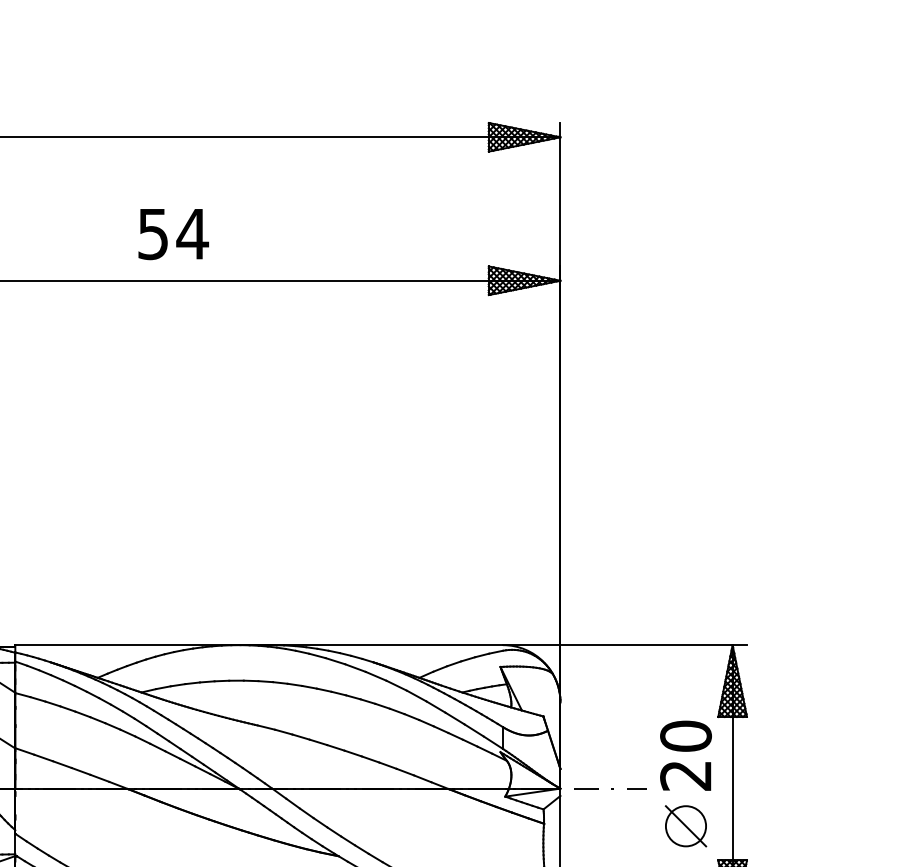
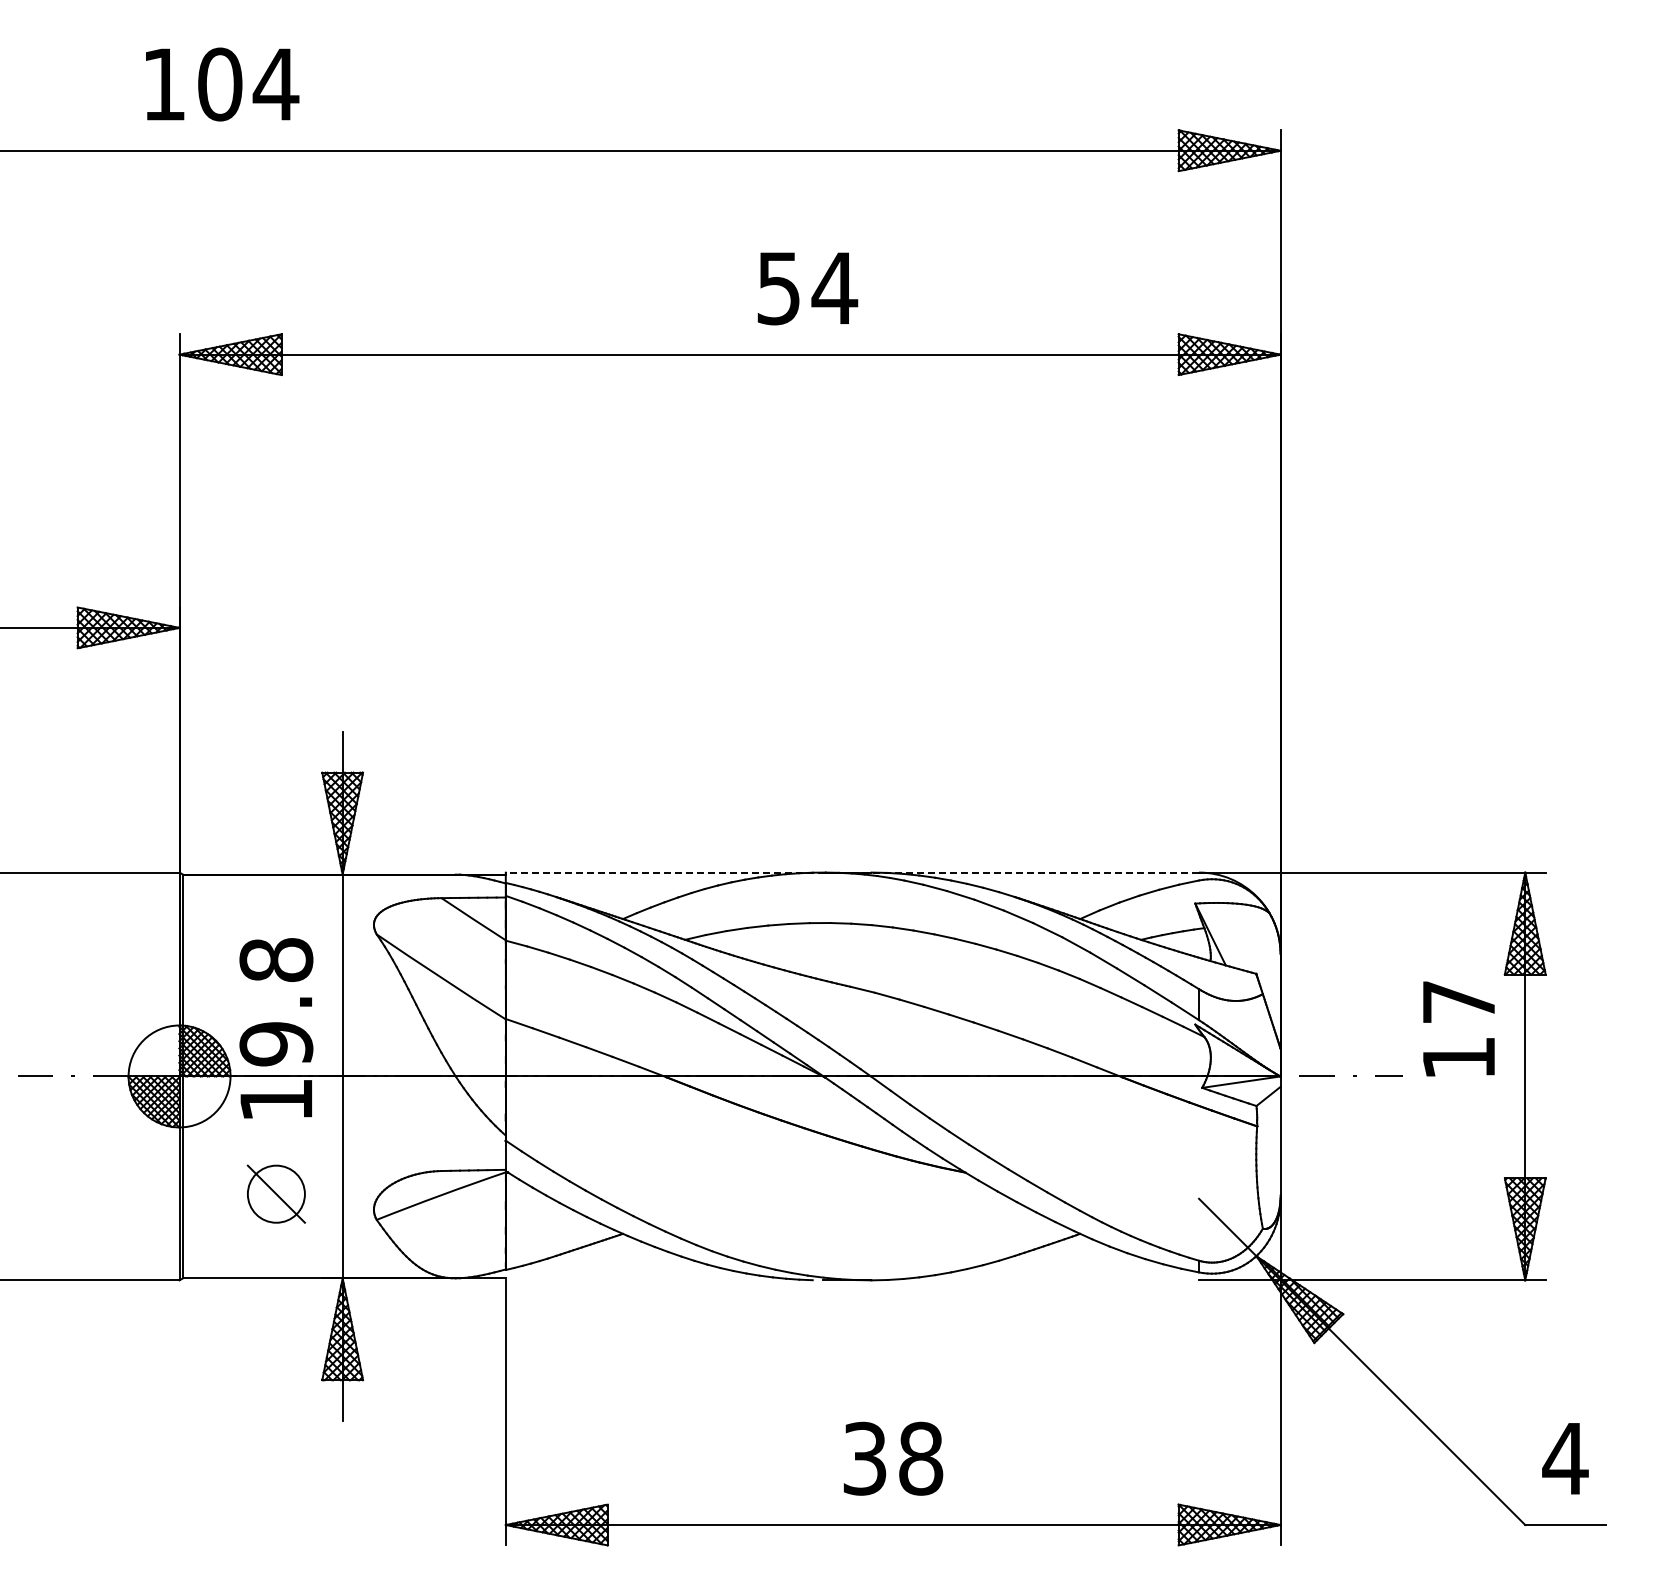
text: (173, 234) -> (807, 288), moved
line: (259, 645) -> (852, 872), solid -> dashed
text: (685, 755) -> (1458, 1029), 20 -> 17
part: (685, 825) -> (1458, 1129), removed

